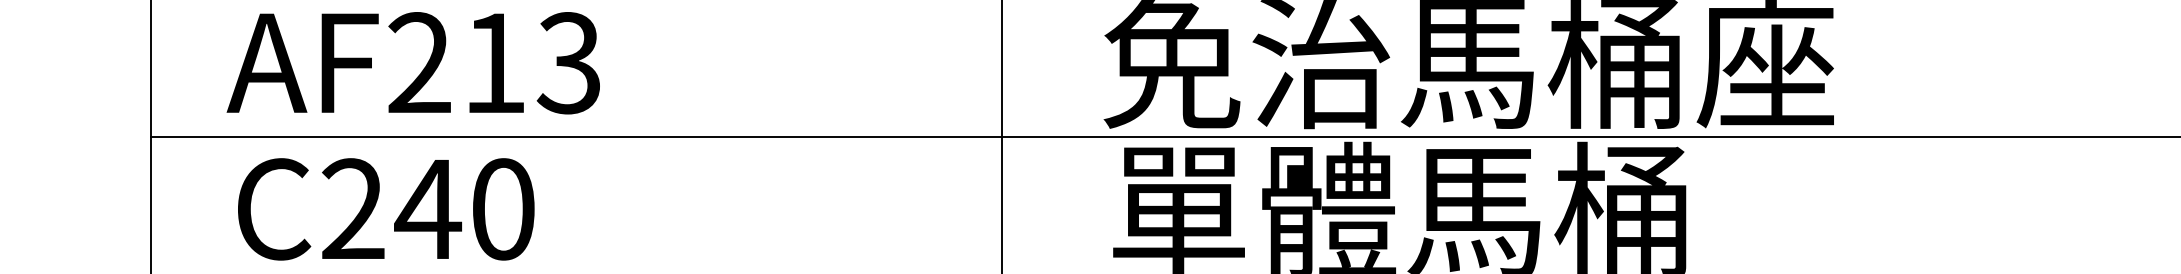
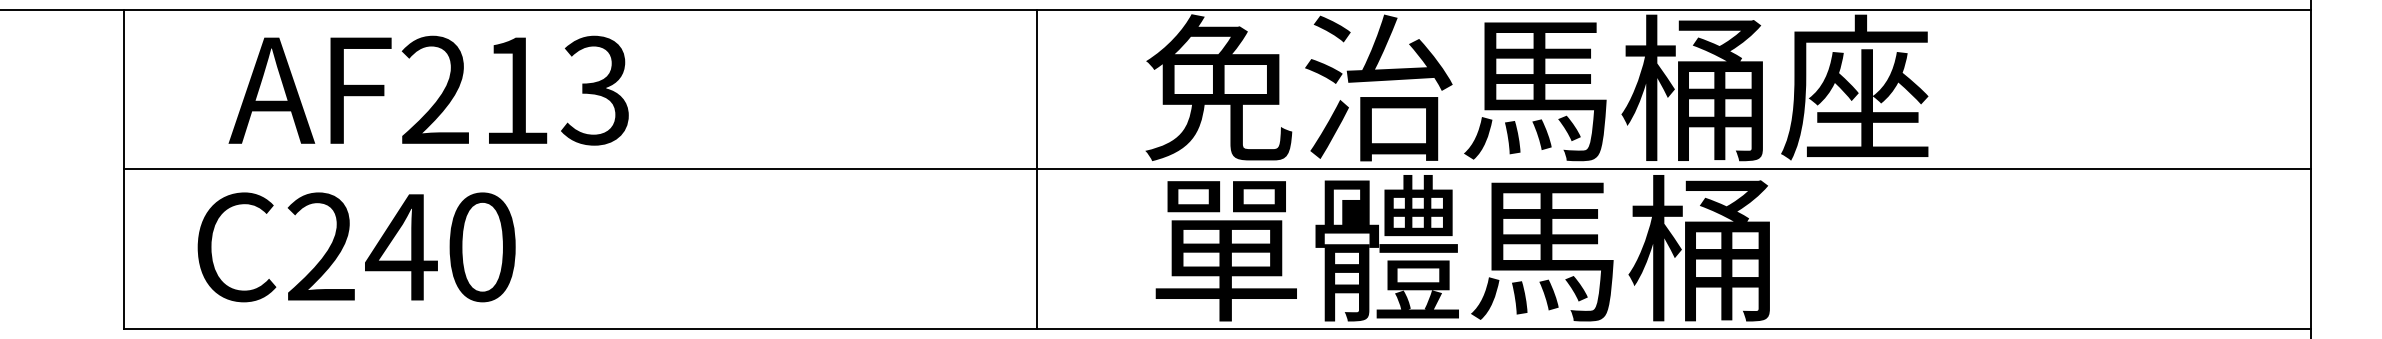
text: (413, 63) -> (428, 90), moved
text: (386, 209) -> (356, 247), moved

